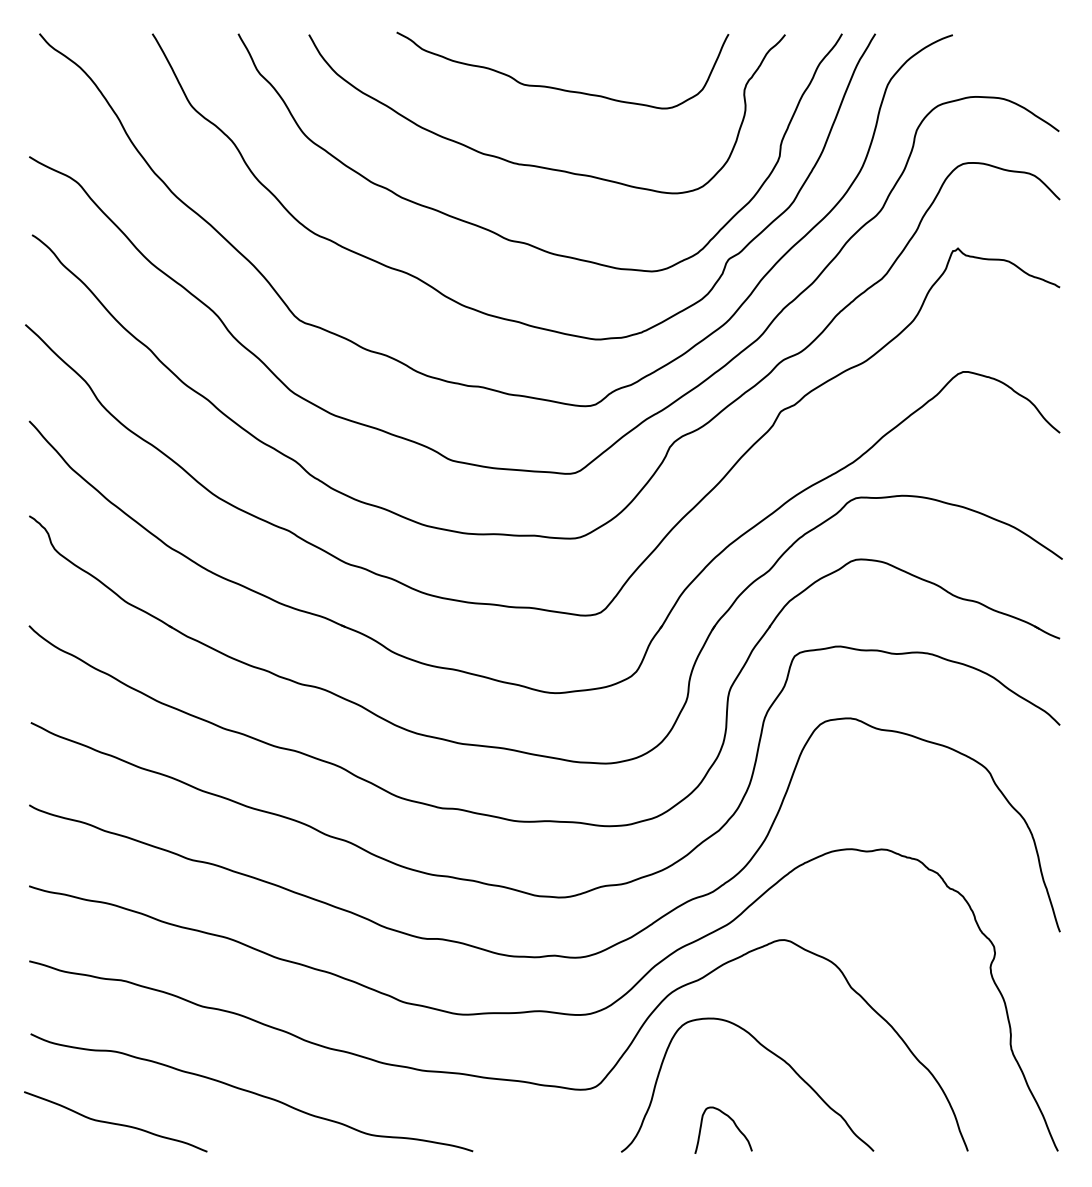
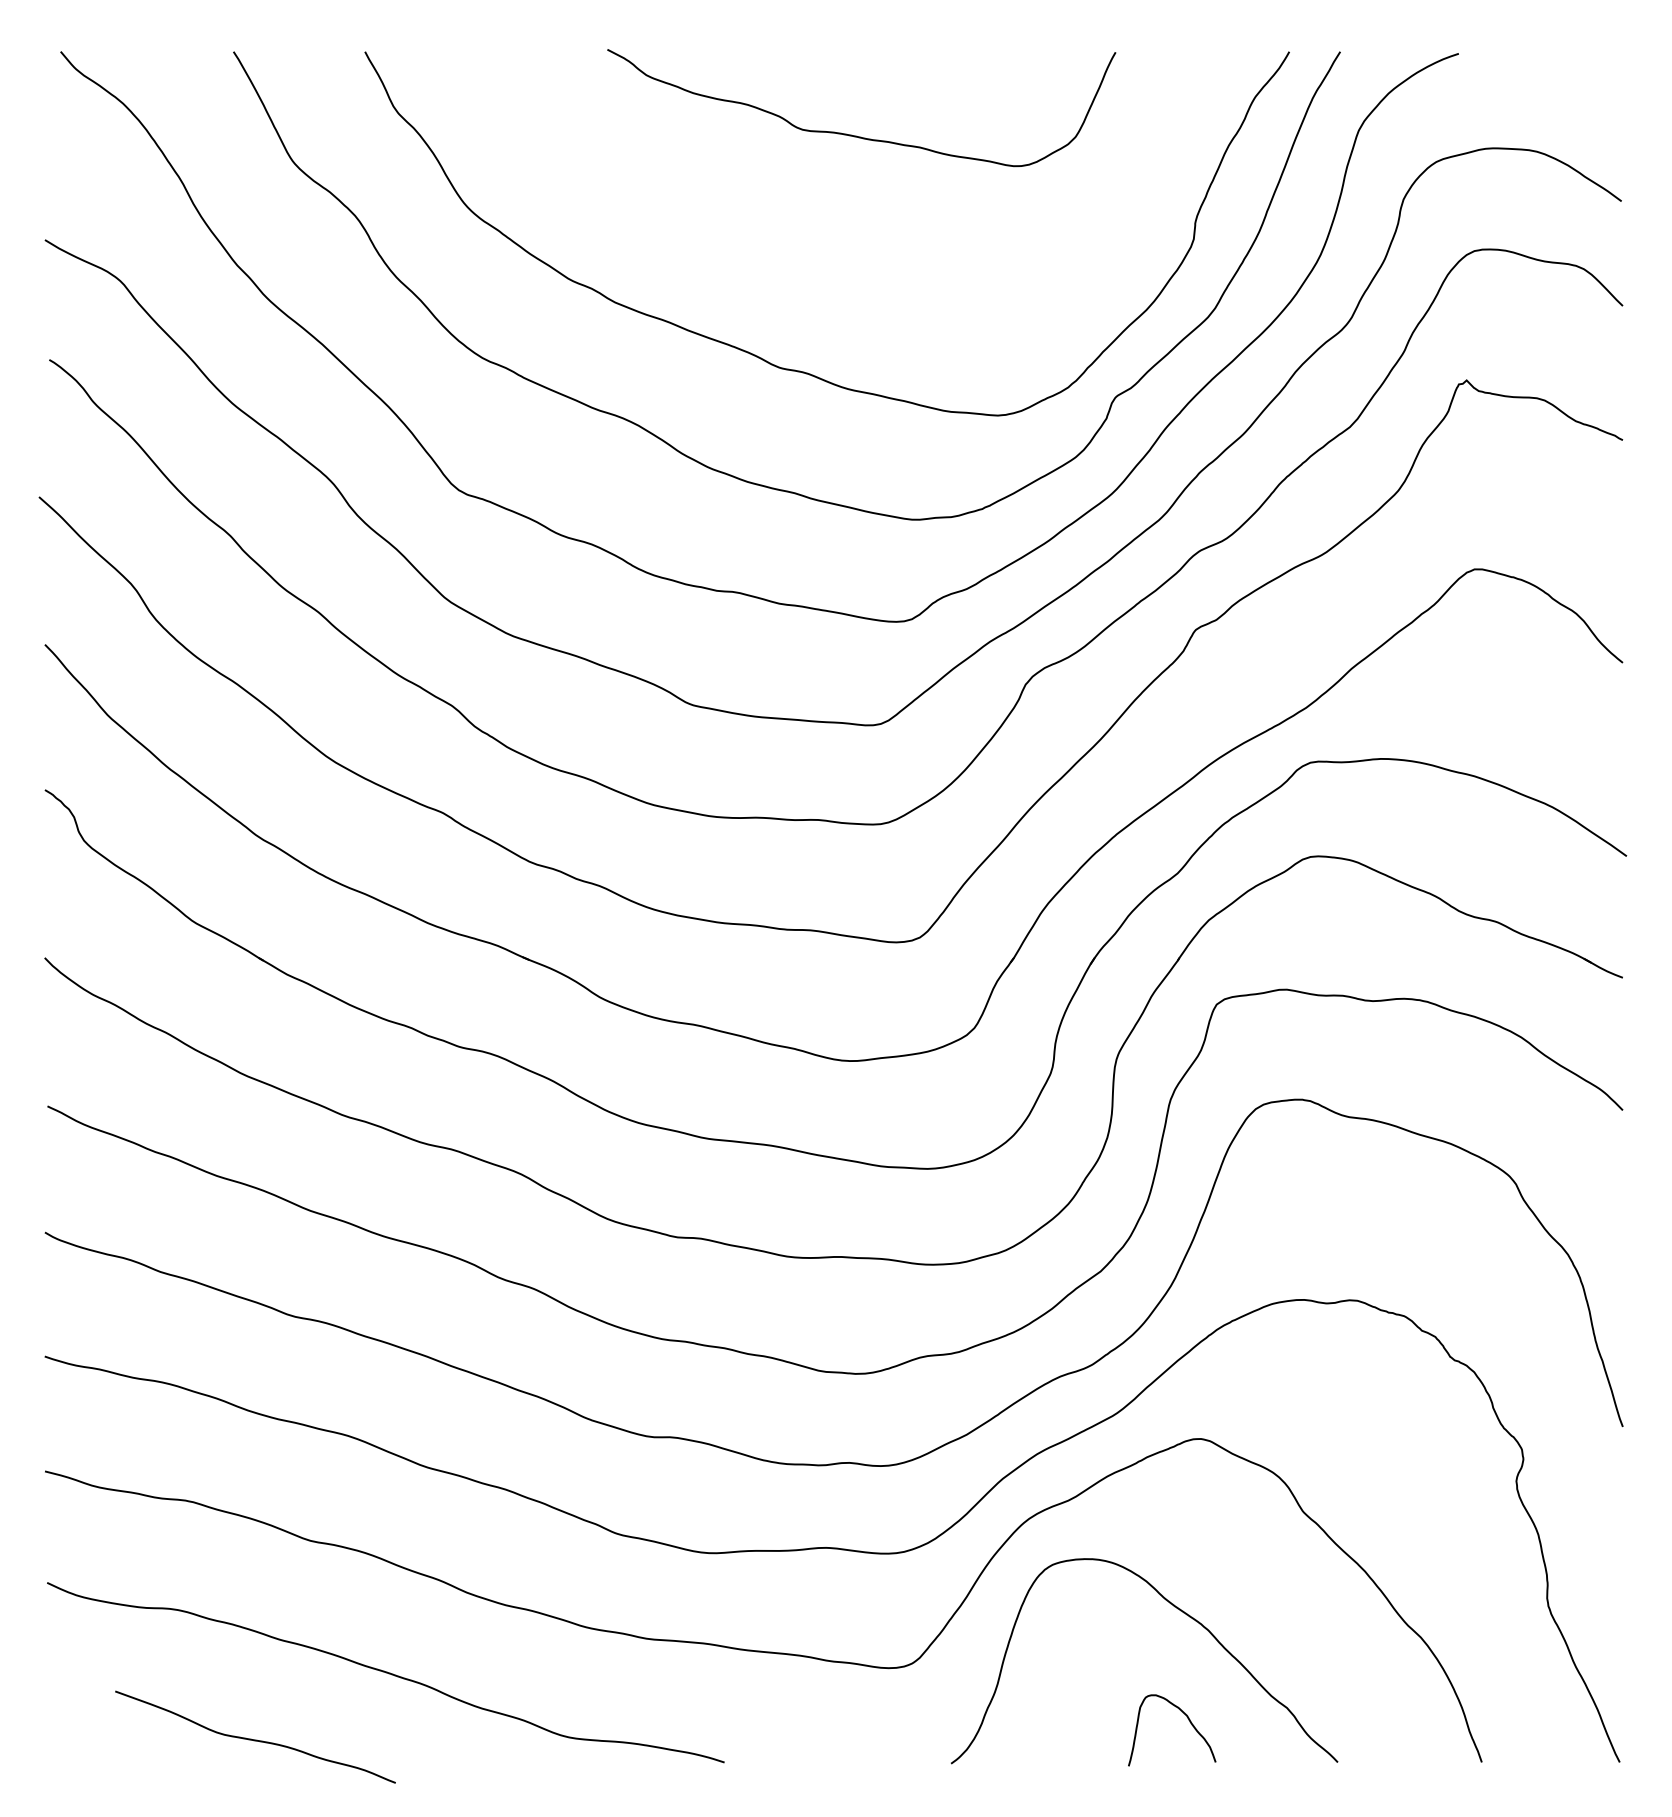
curve: (538, 165) -> (824, 253), removed
curve: (114, 1122) -> (253, 1738), moved
curve: (733, 1123) -> (1187, 1719), moved

